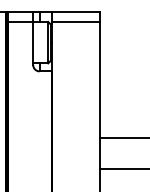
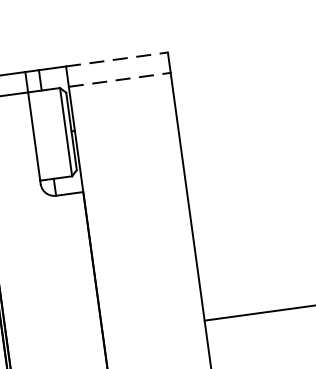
line: (76, 12) -> (117, 59), solid -> dashed
line: (76, 21) -> (120, 78), solid -> dashed

